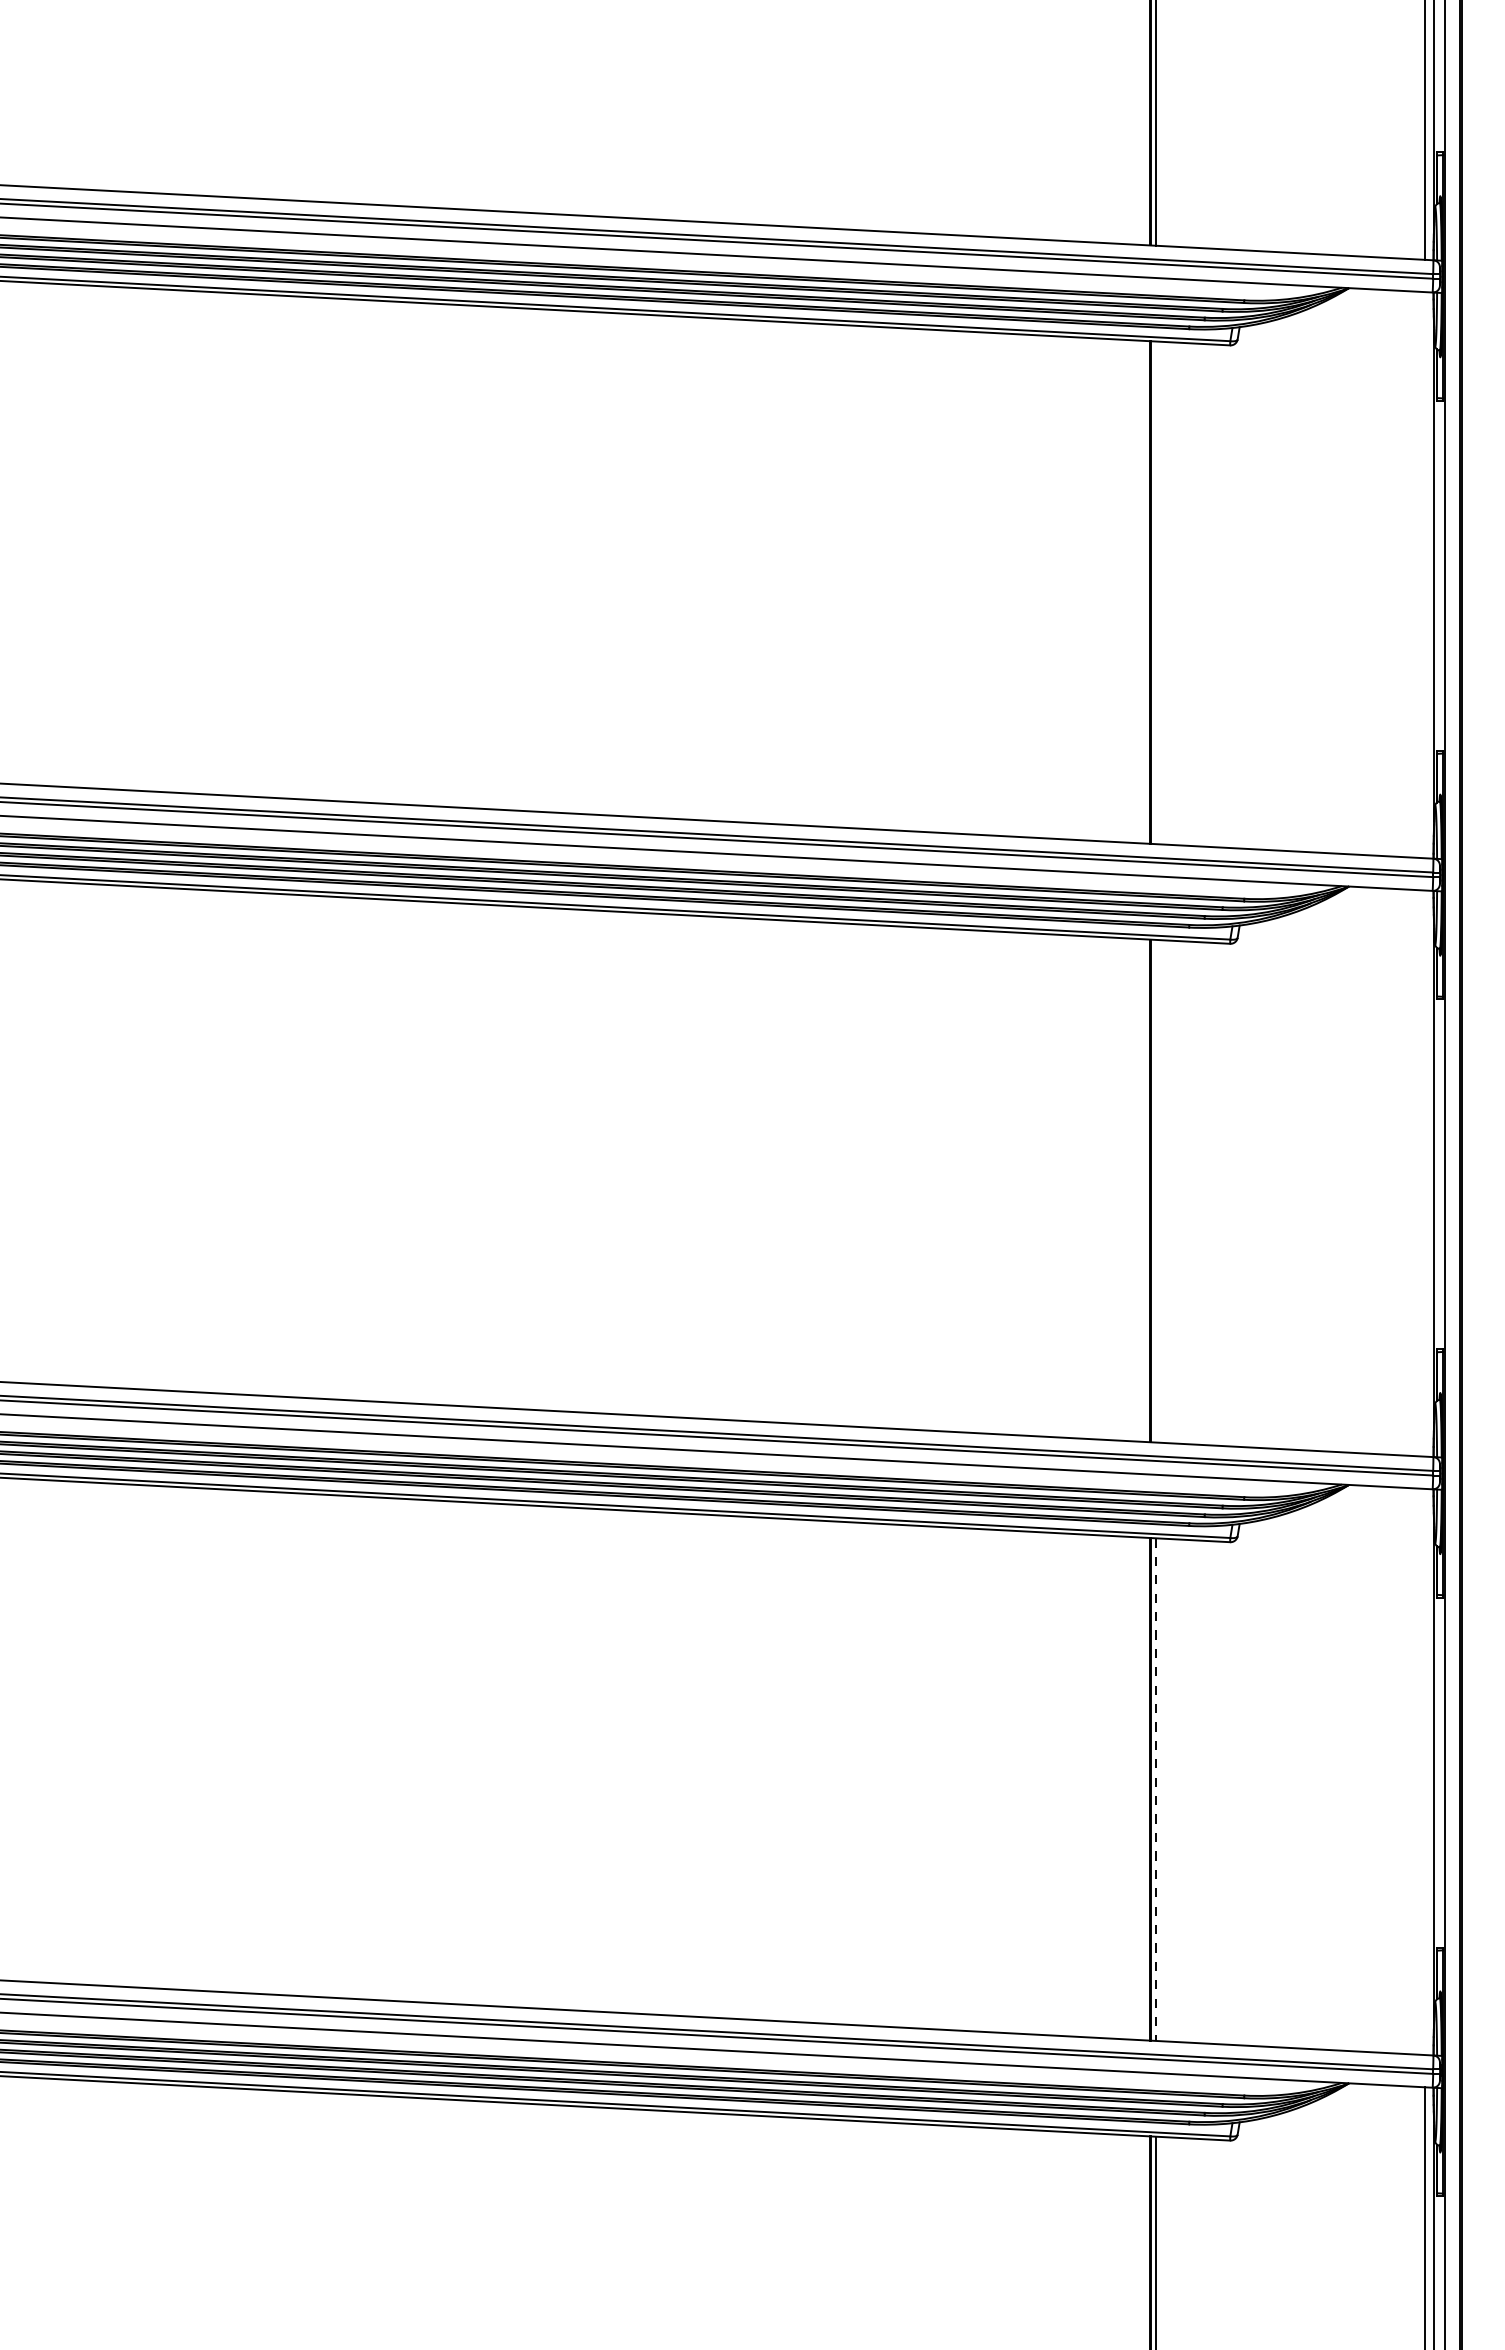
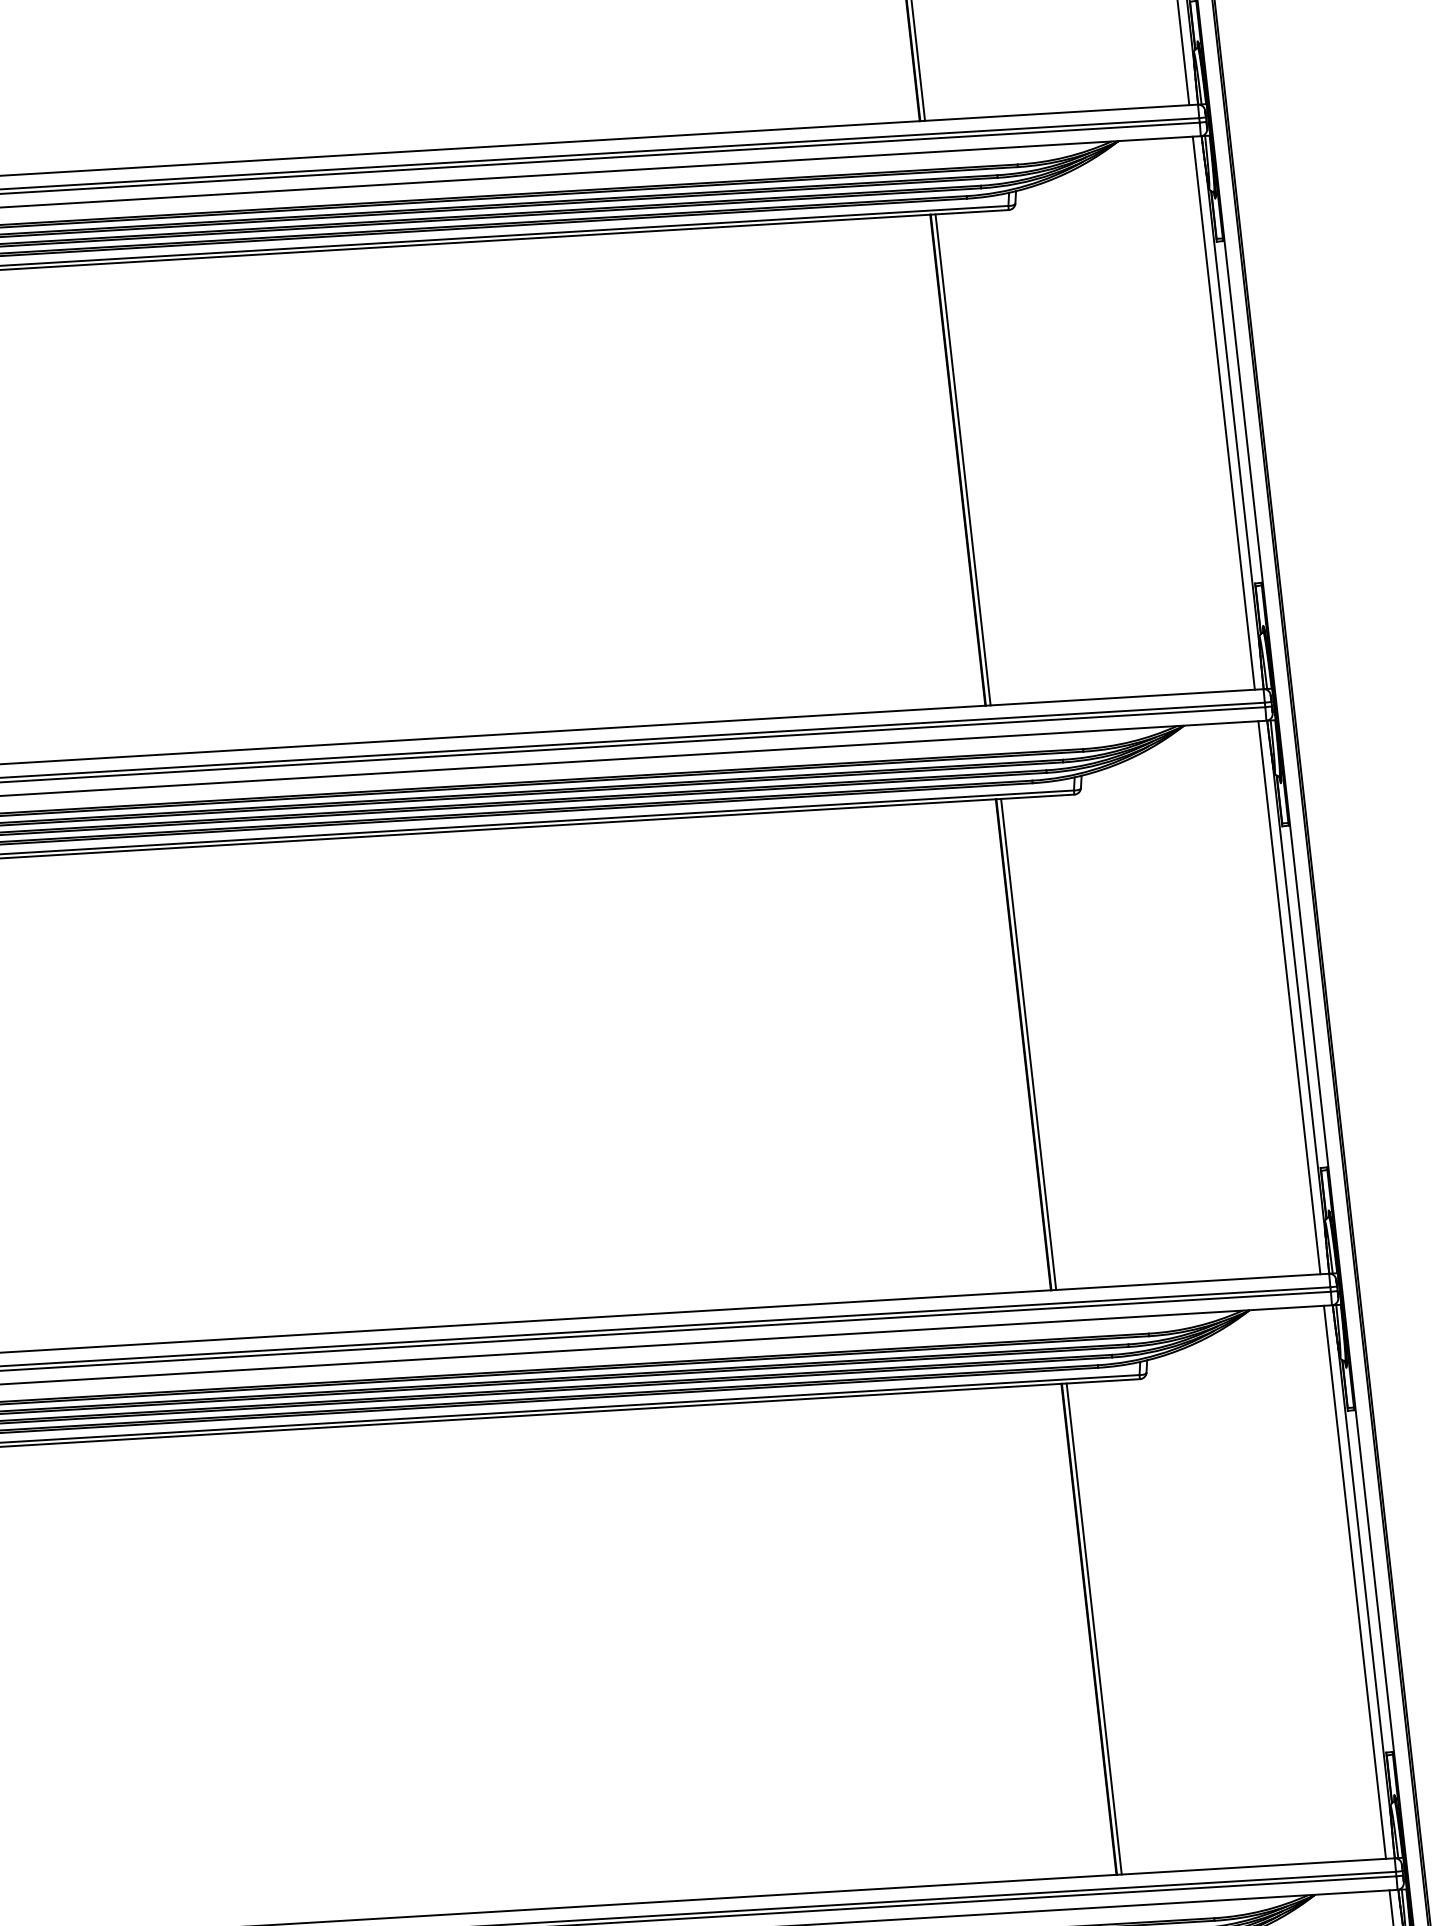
line: (1424, 575) -> (1223, 413), added
line: (1155, 592) -> (962, 459), added
line: (1424, 1173) -> (1289, 997), added
line: (1155, 1190) -> (1028, 1043), added
line: (1424, 1771) -> (1354, 1581), added
line: (1155, 1790) -> (1094, 1629), dashed -> solid

